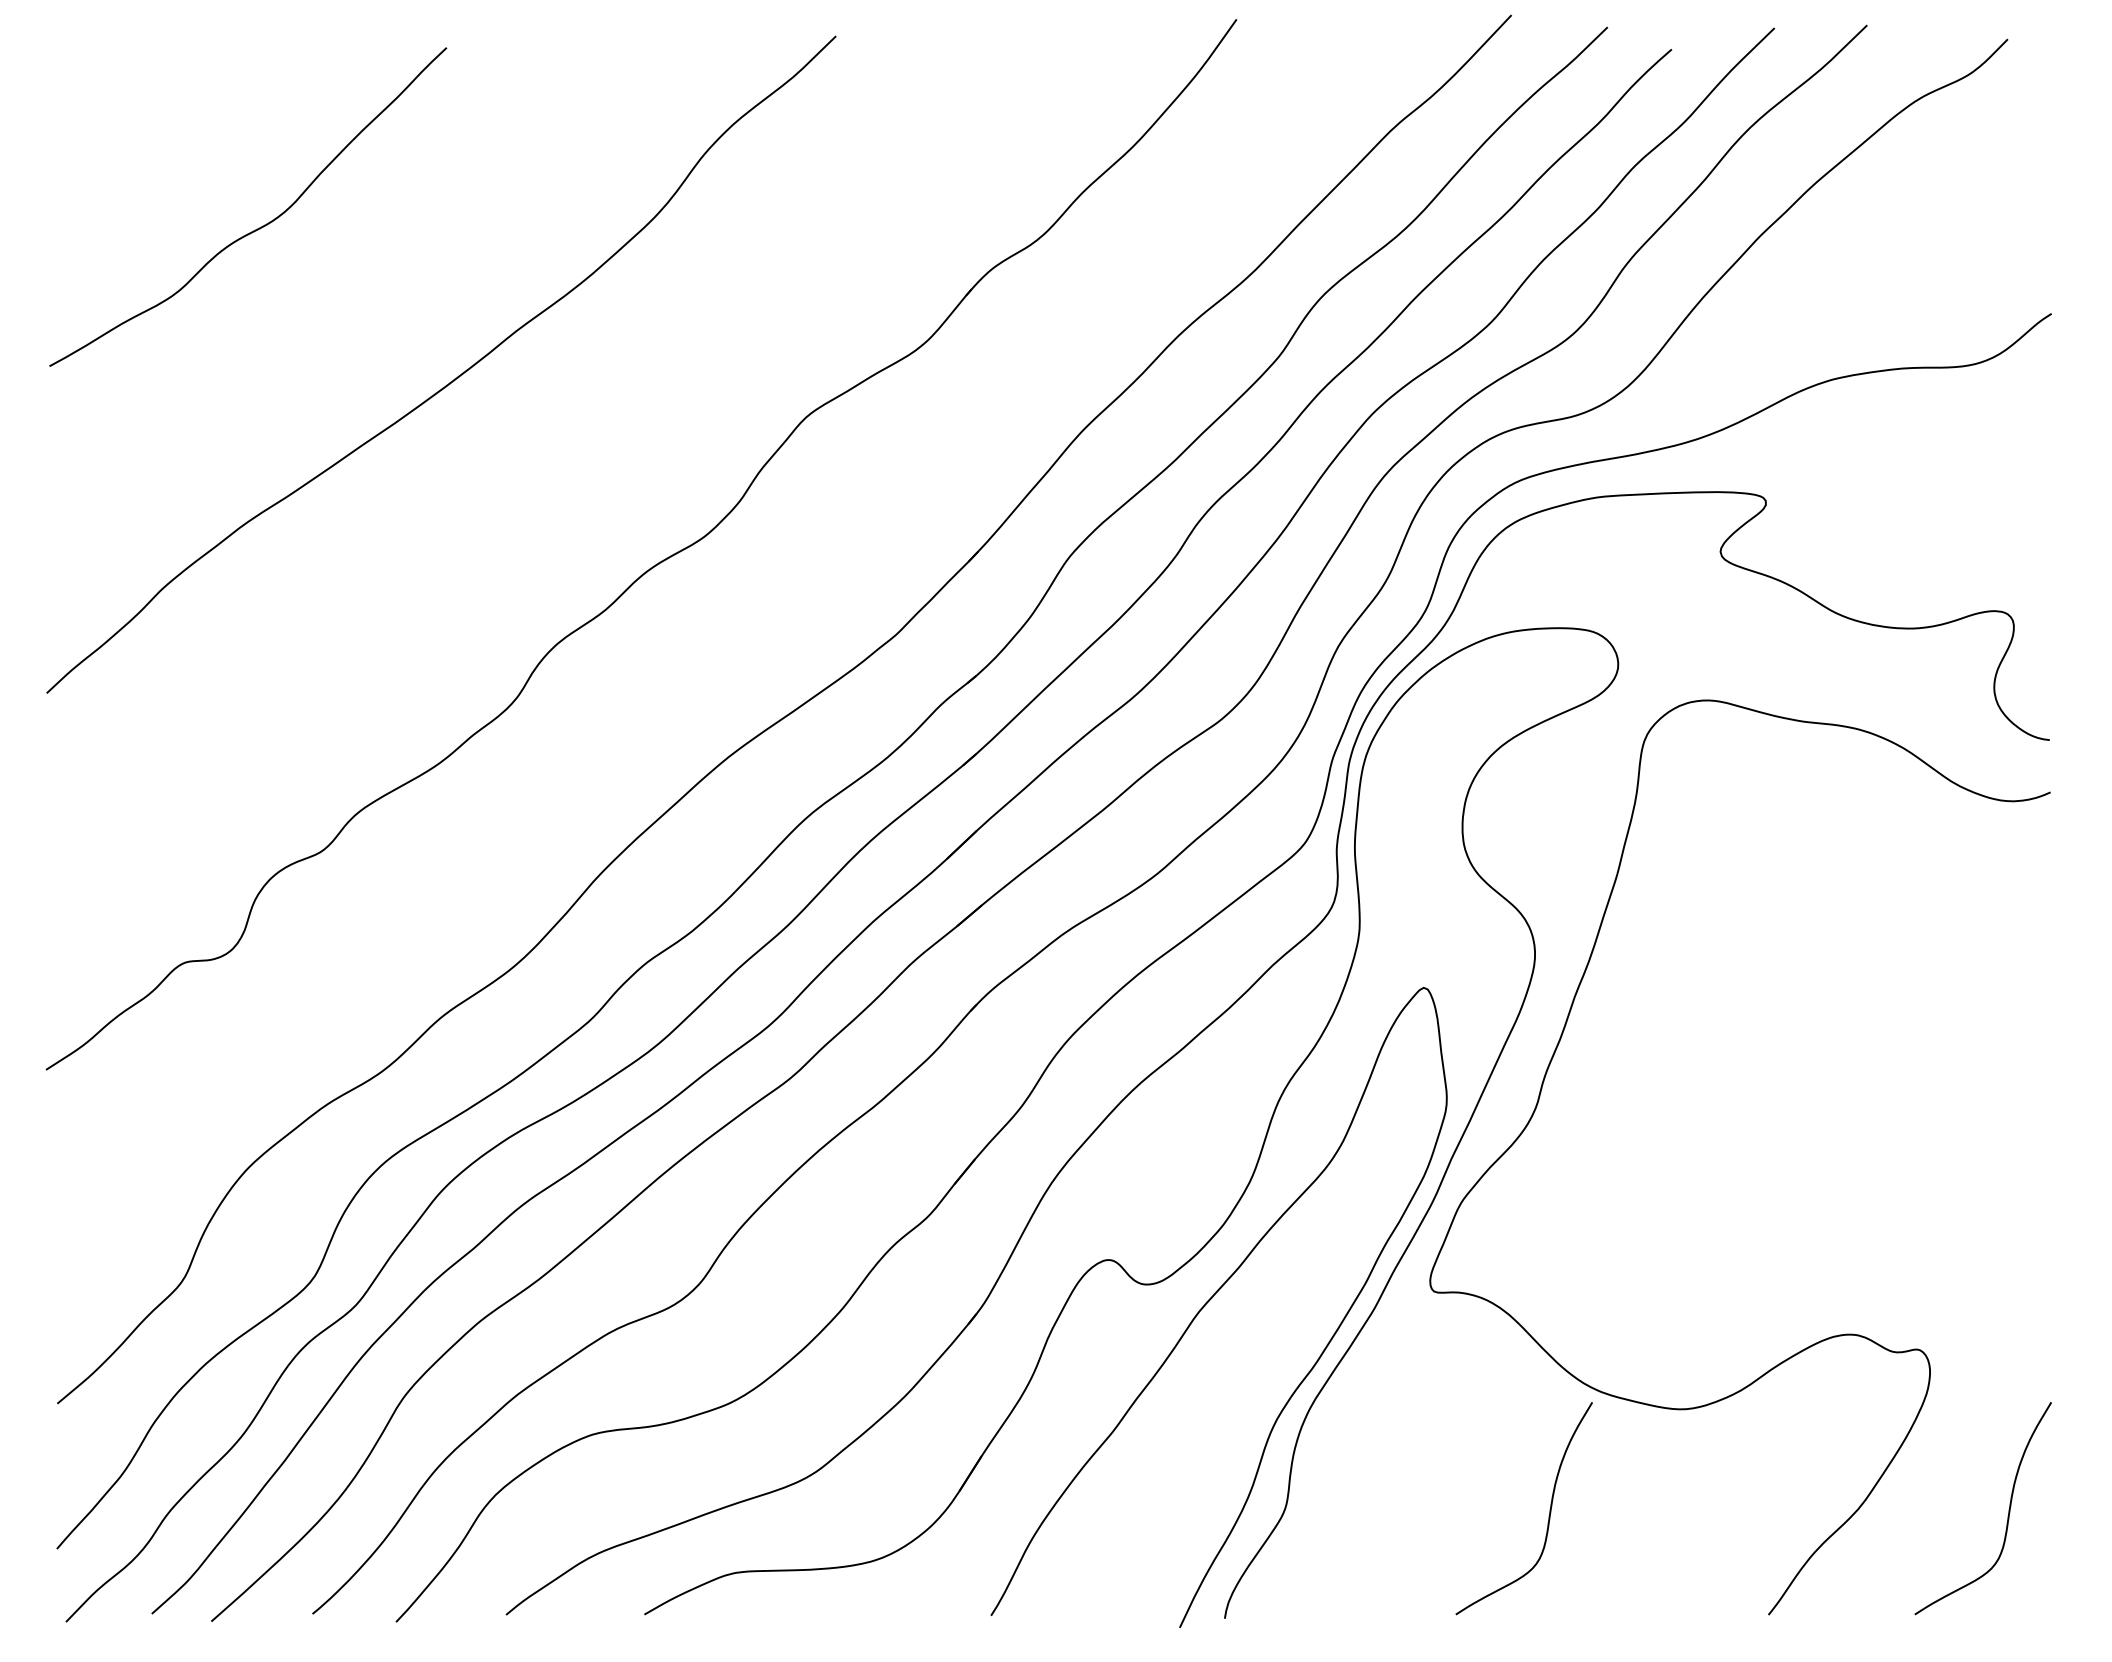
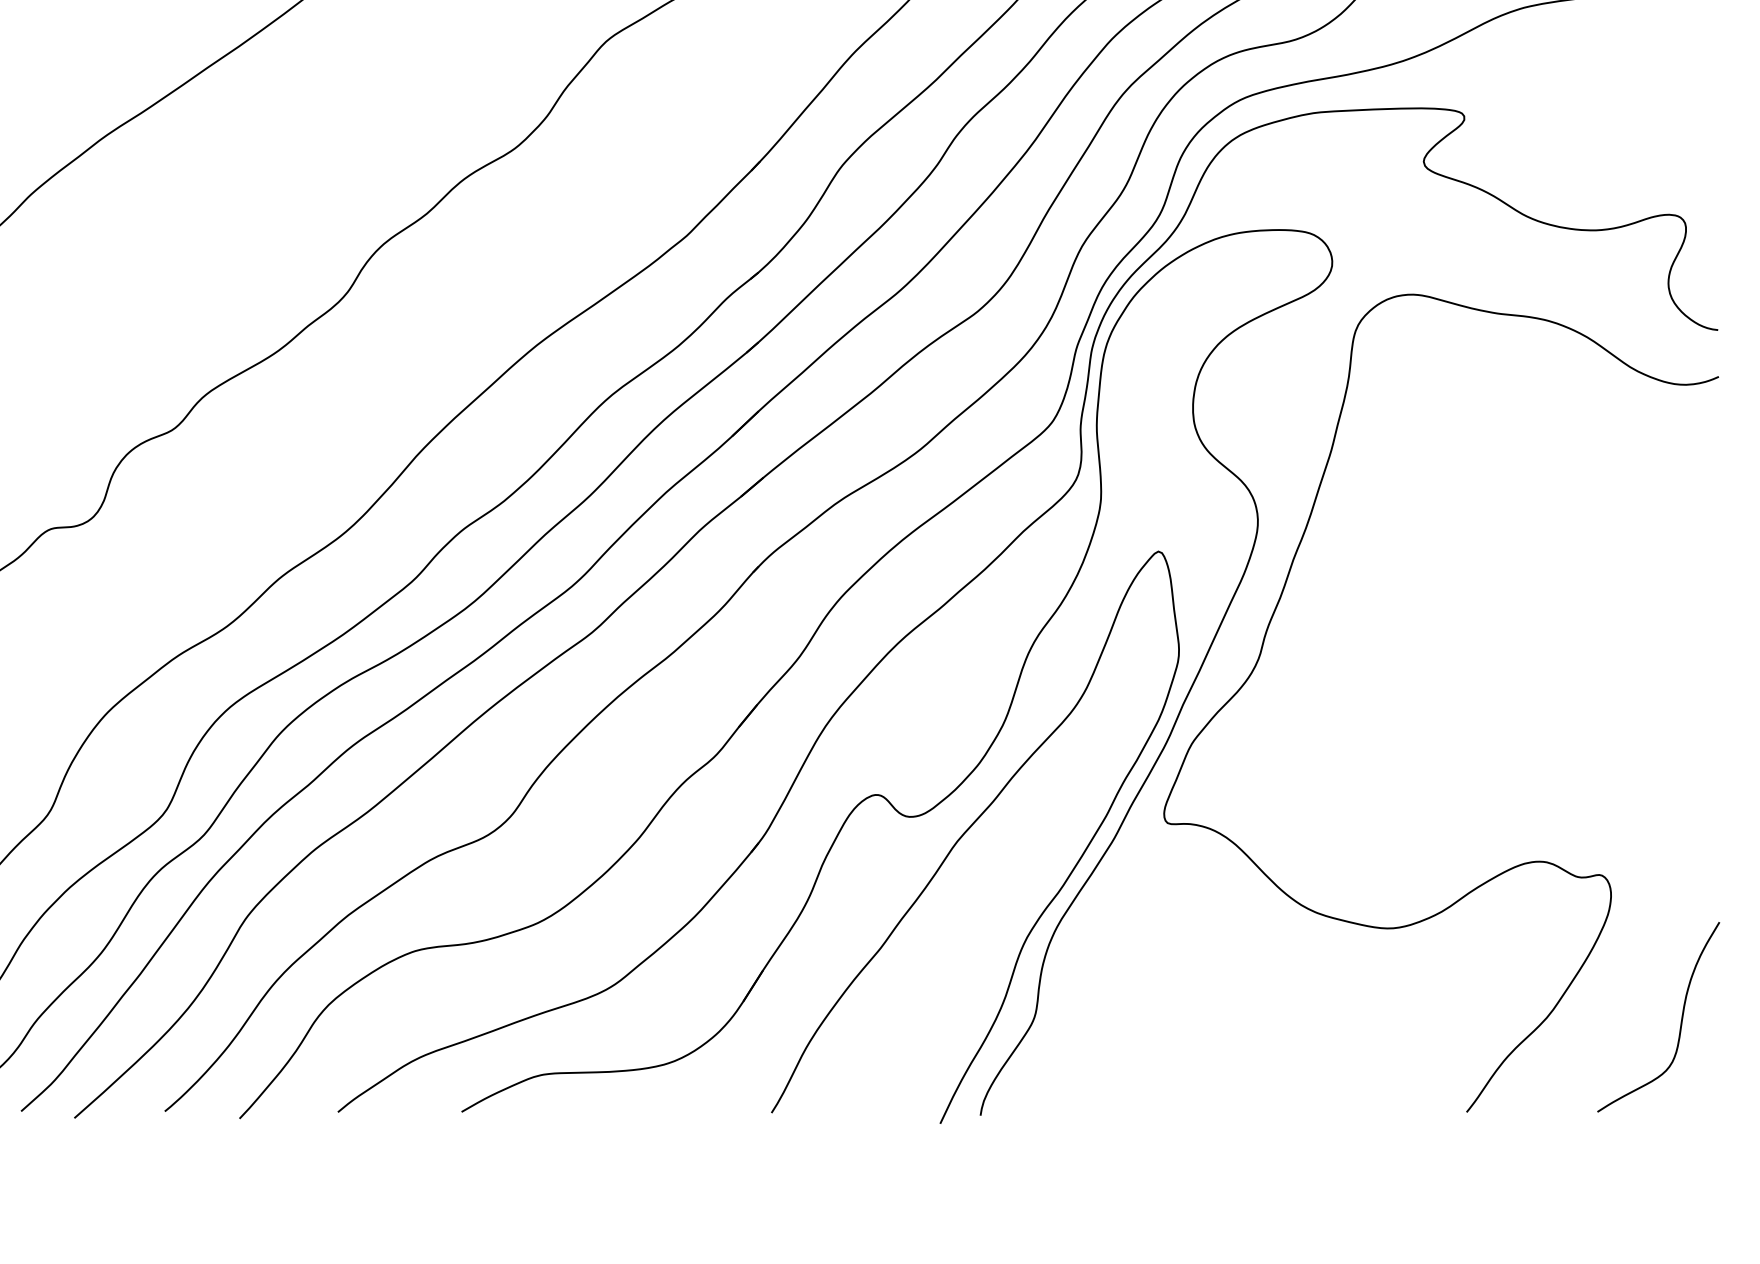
curve: (1549, 1509) -> (1270, 1018), removed

